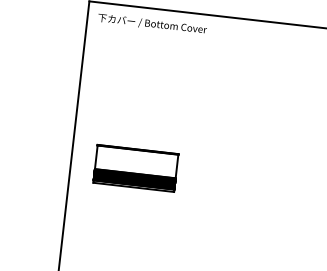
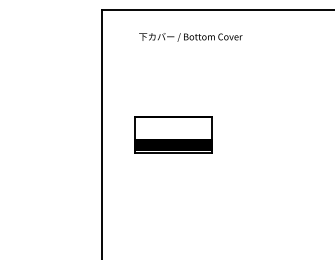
text: (152, 24) -> (190, 37), moved
part: (135, 168) -> (173, 134), moved

